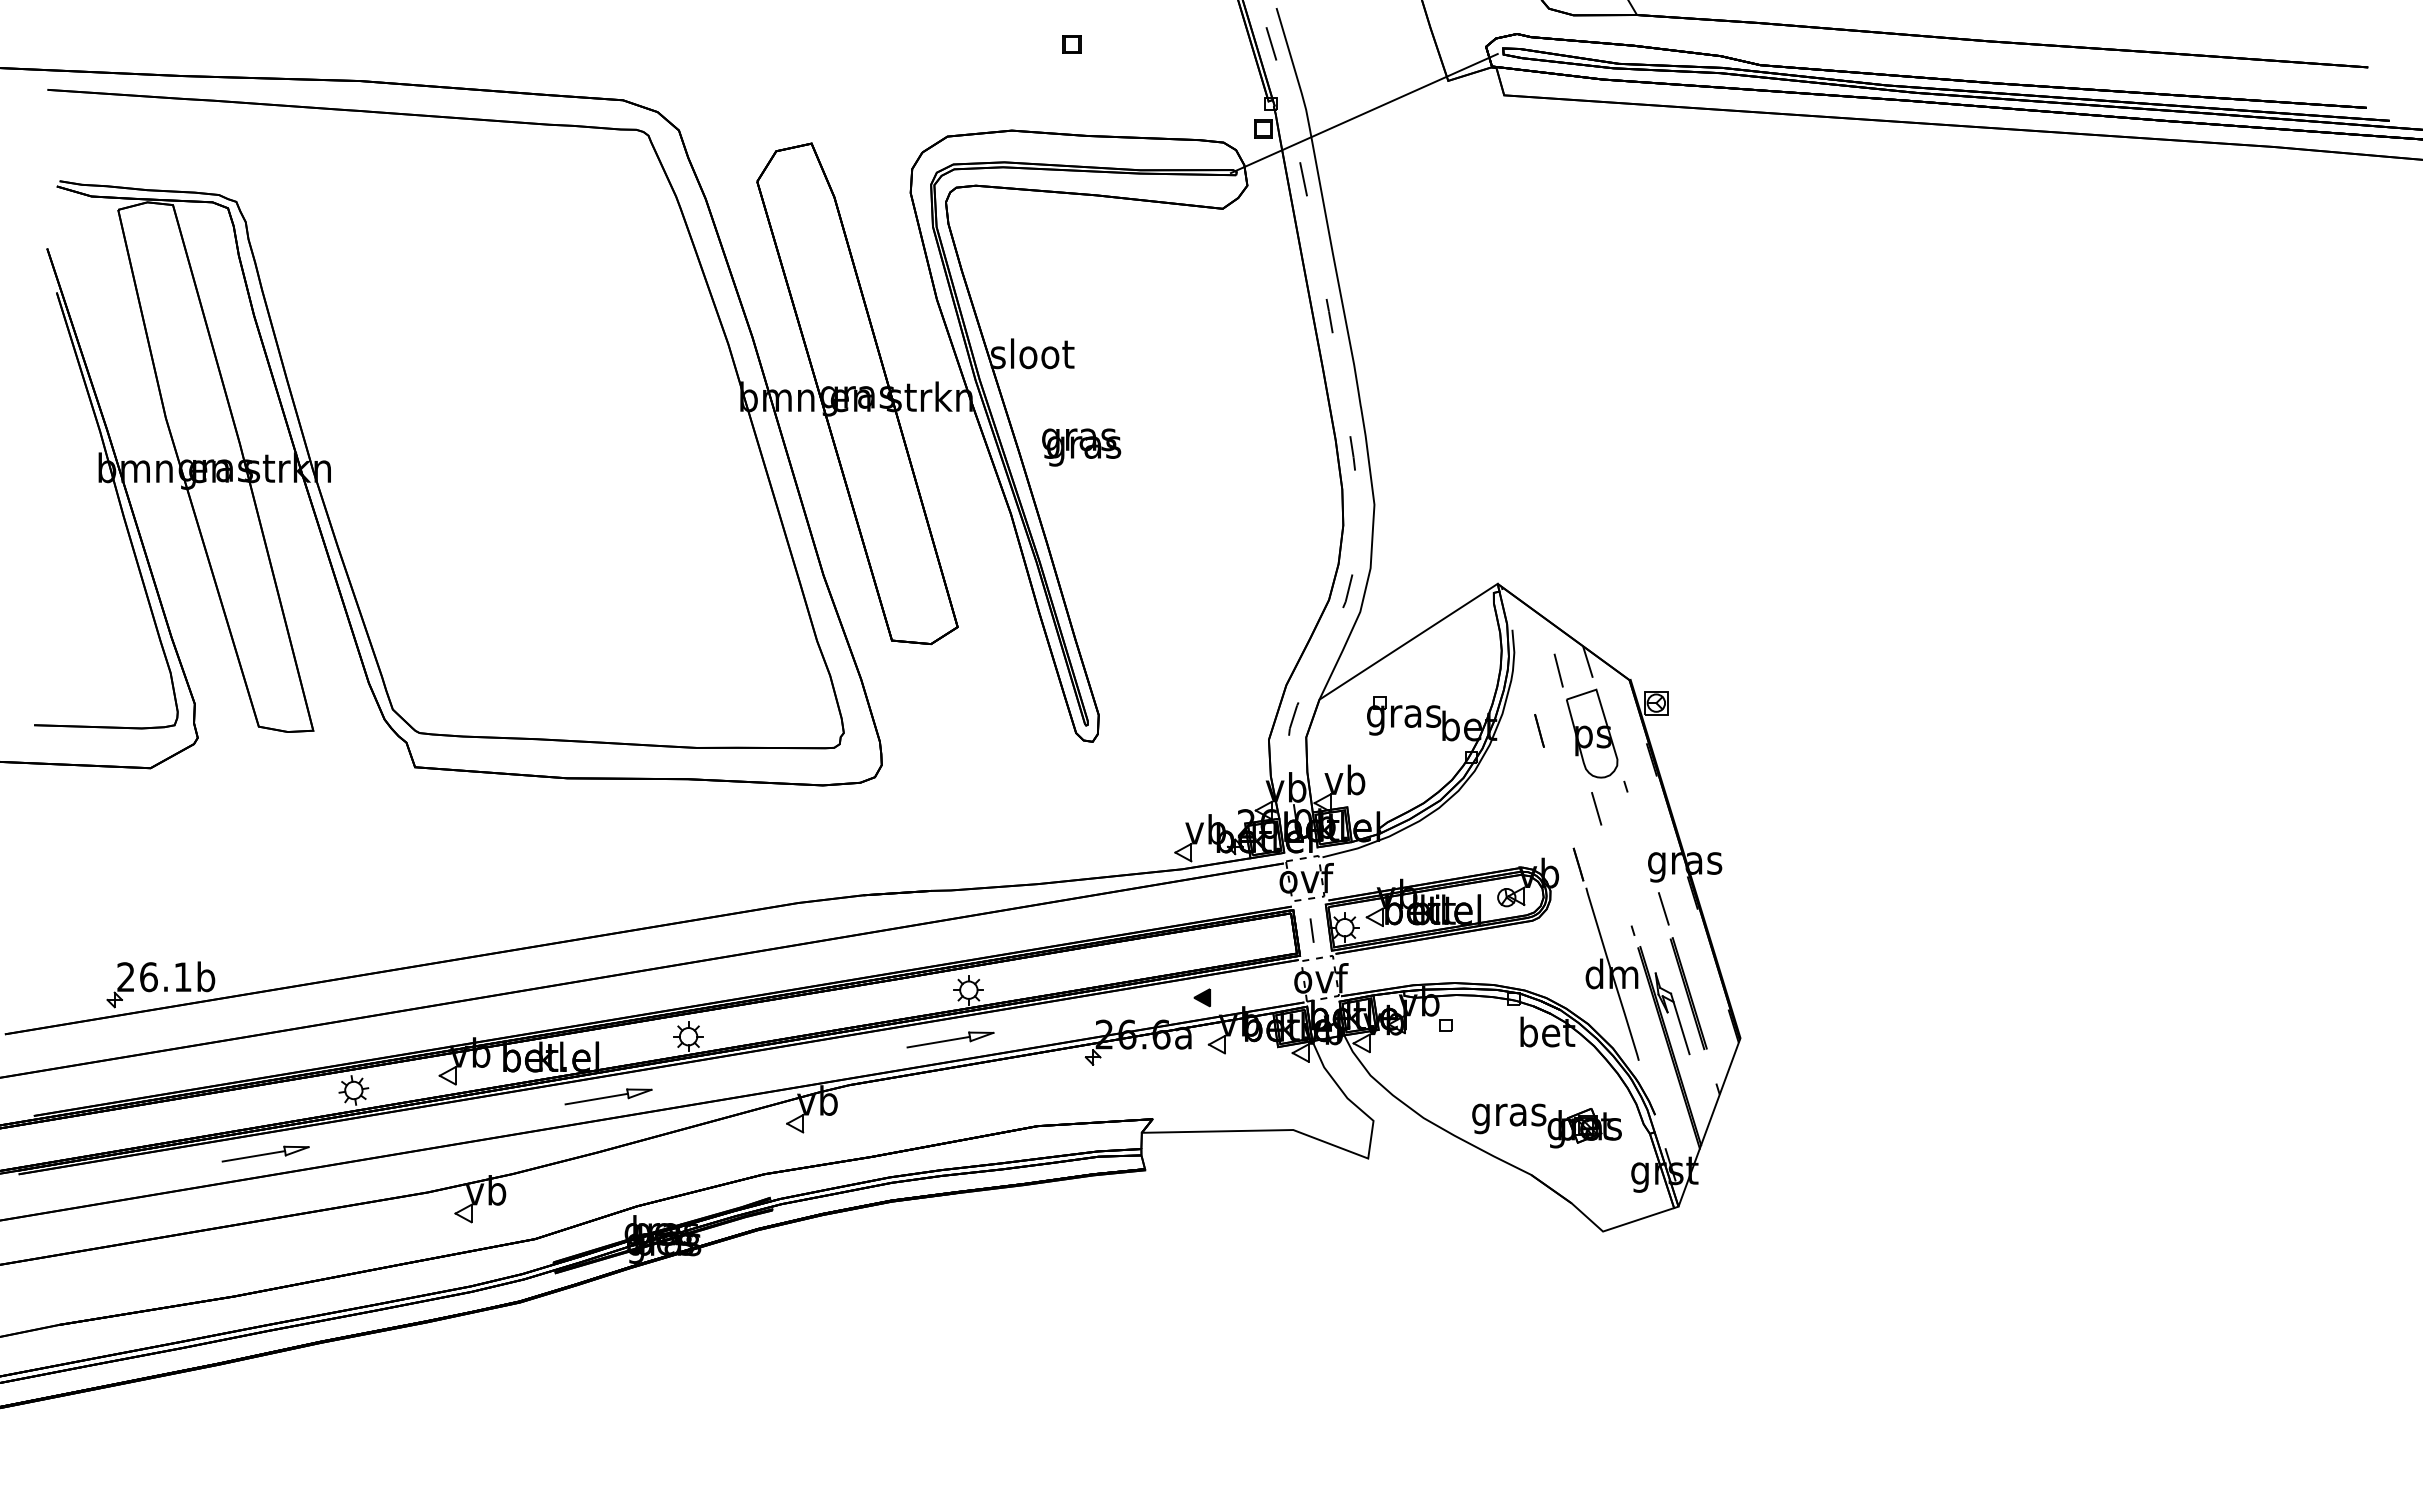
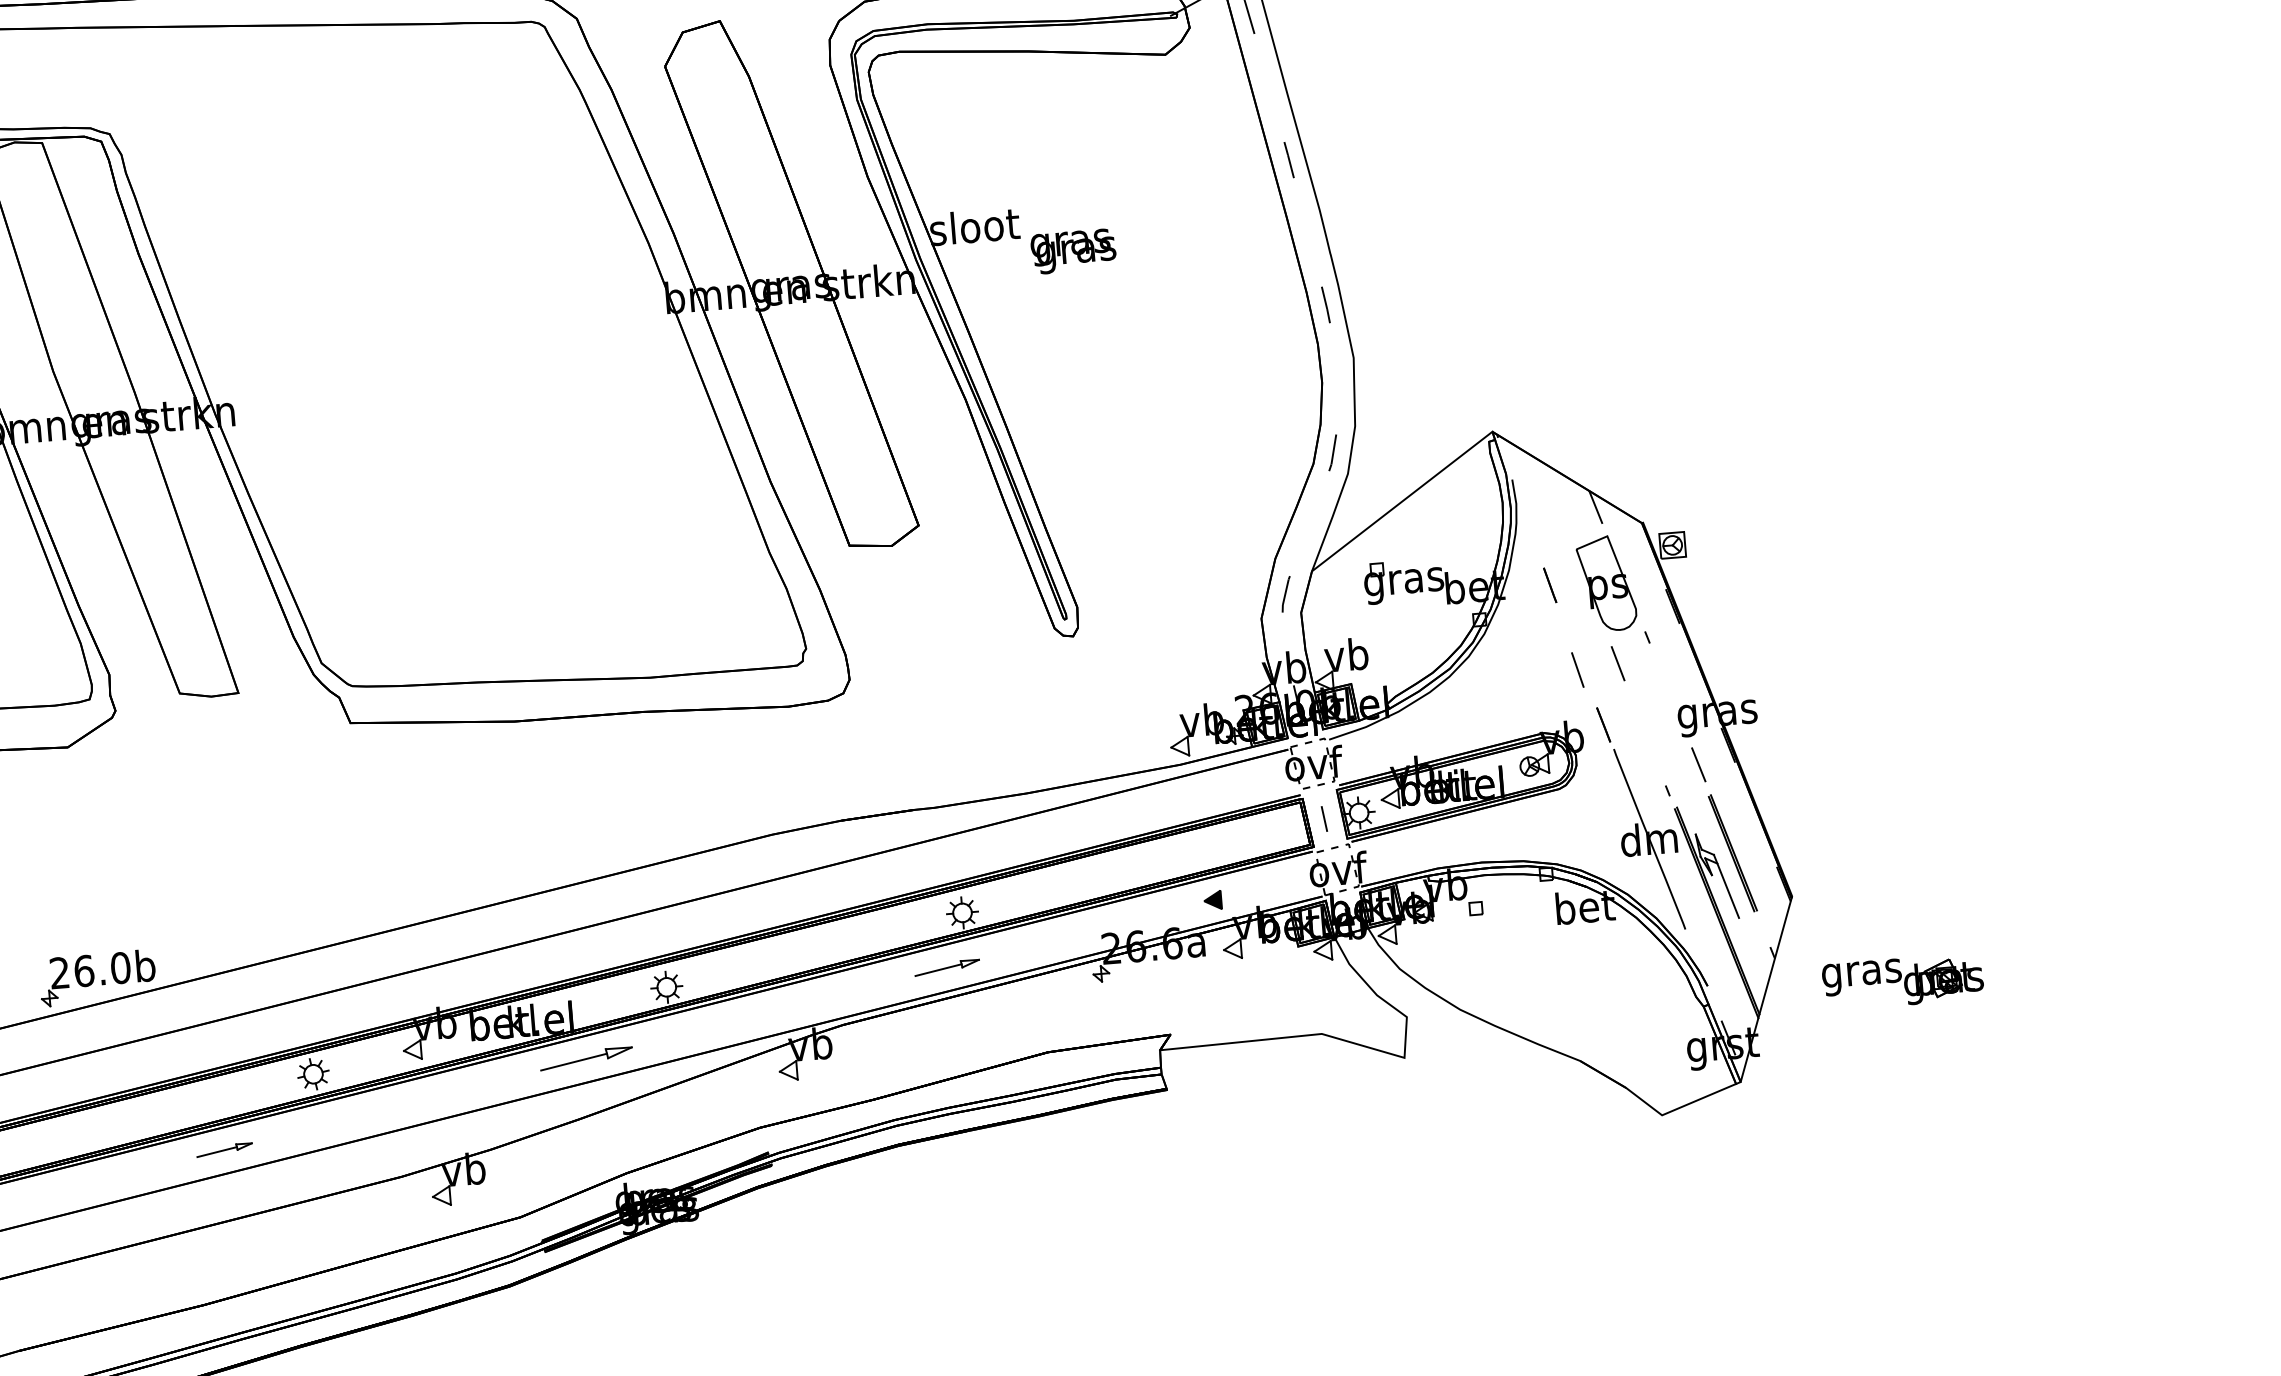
text: (1081, 447) -> (1073, 251), moved
line: (1558, 670) -> (1577, 669), moved
text: (182, 977) -> (120, 968), 26.1b -> 26.0b
part: (950, 1039) -> (947, 967), size x0.7
part: (1546, 1125) -> (1902, 981), moved
part: (265, 1153) -> (224, 1149), size x0.6

